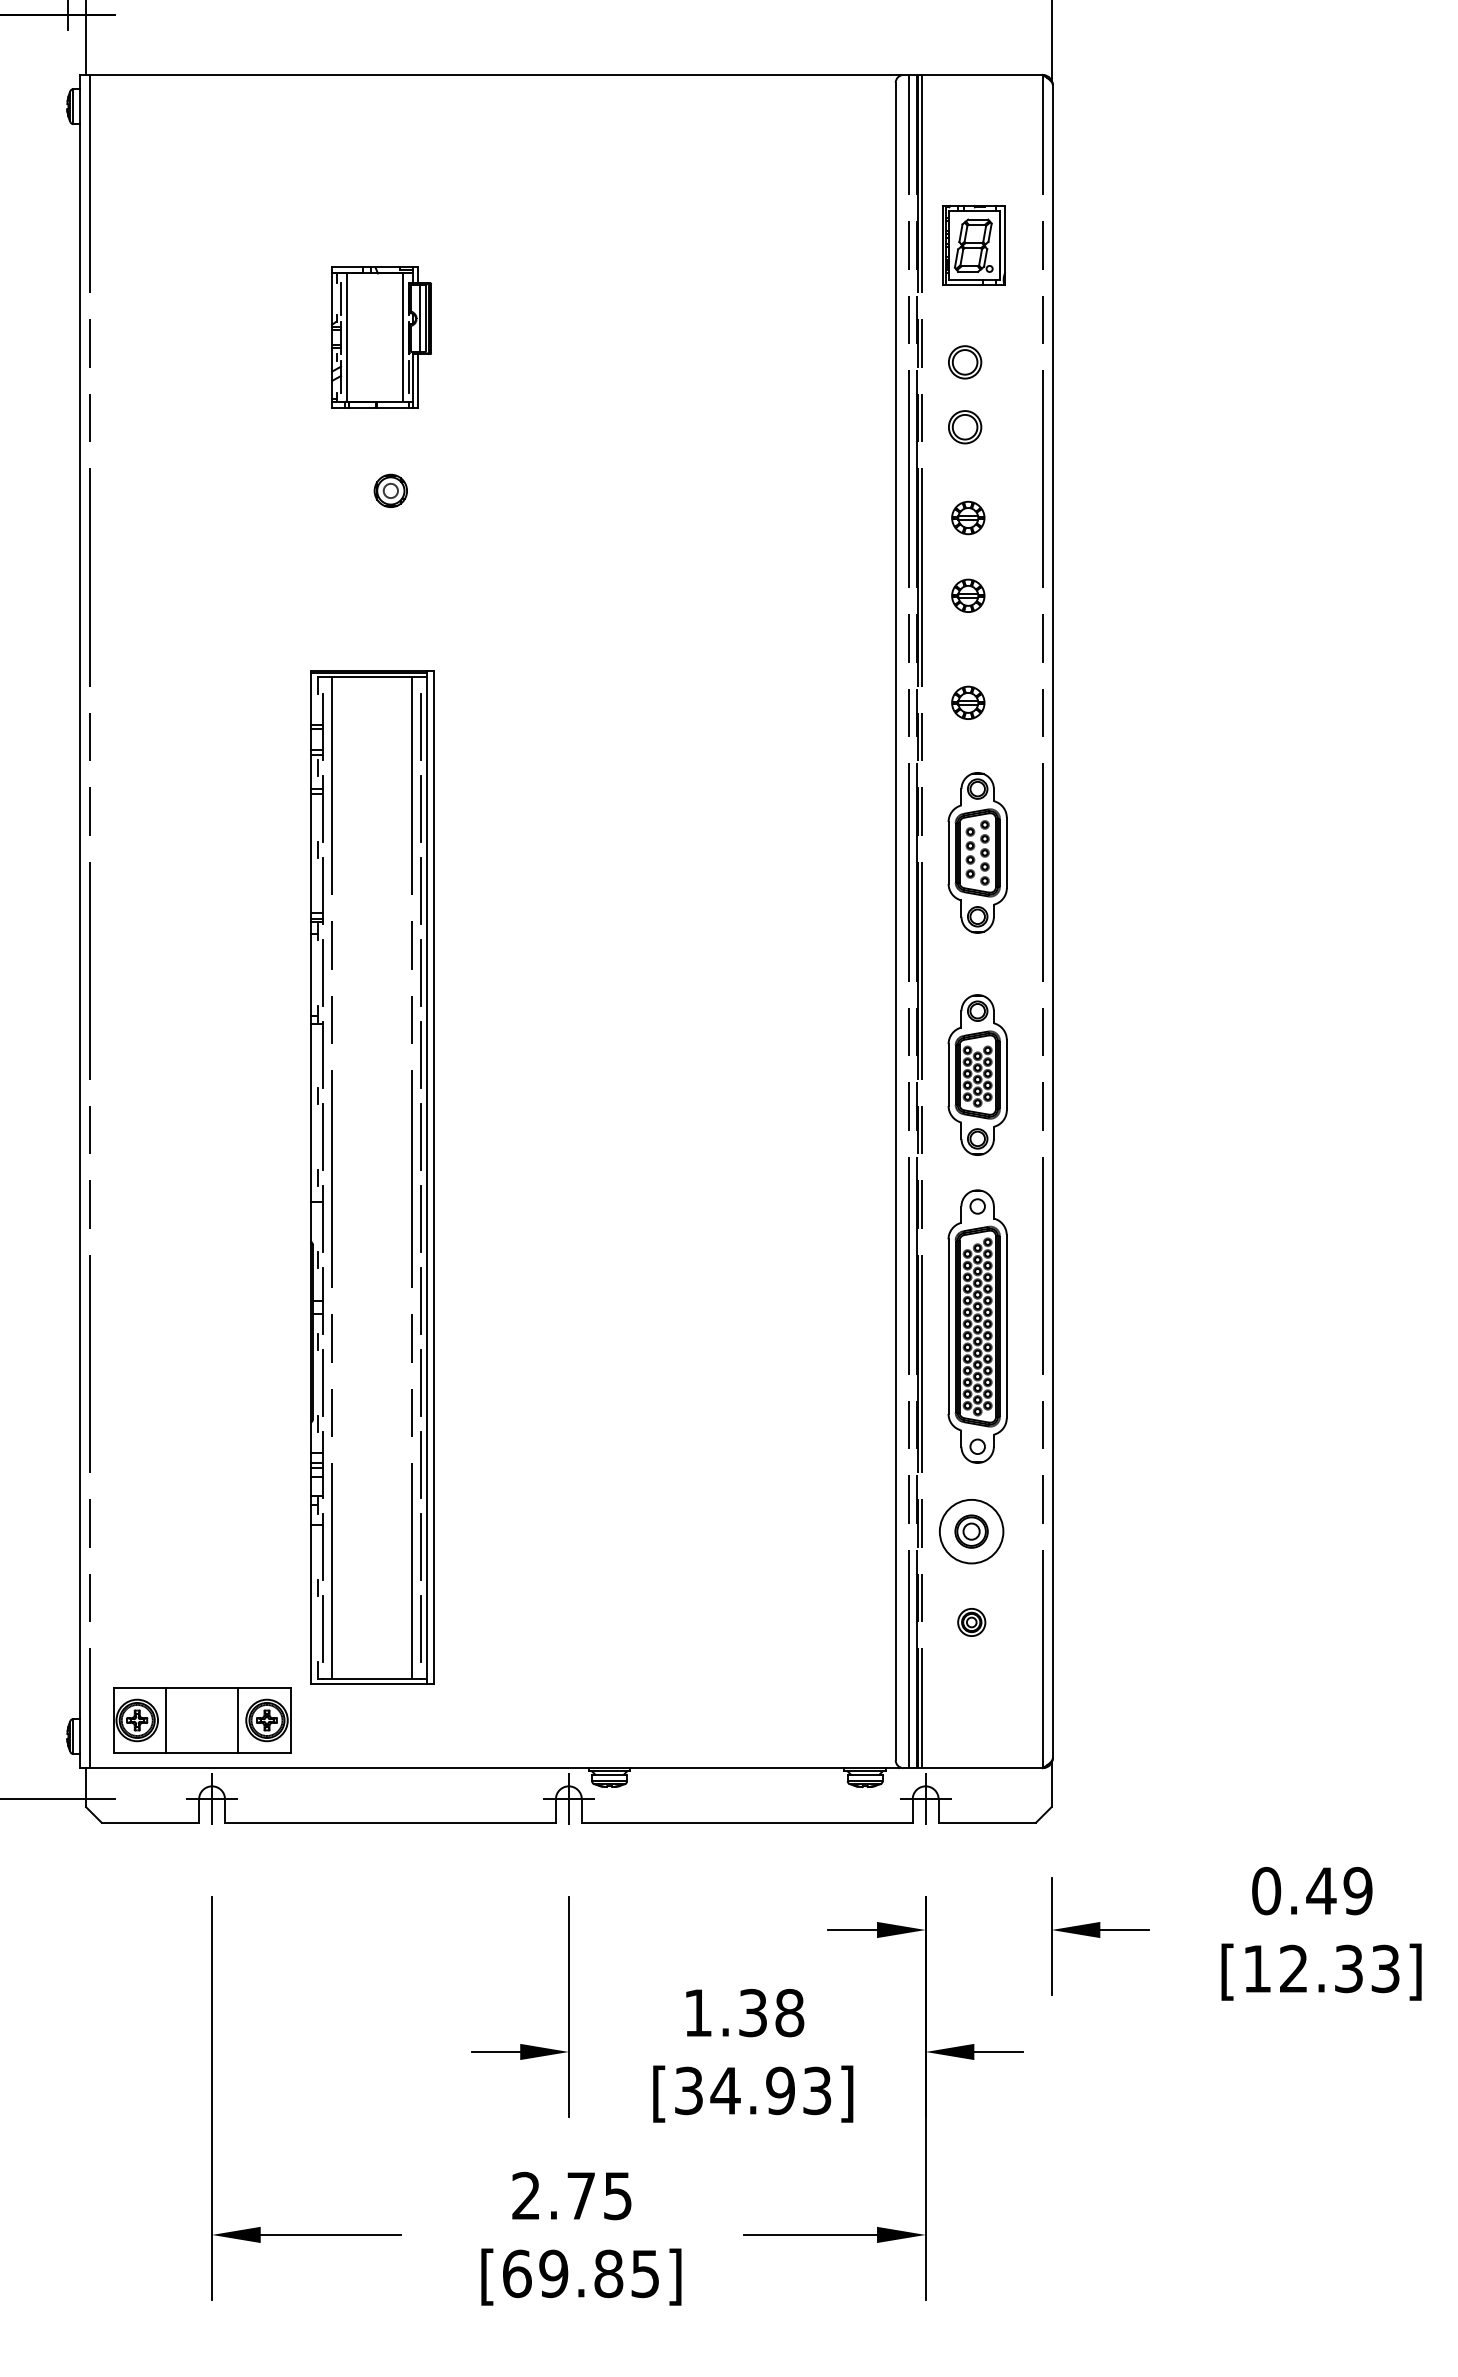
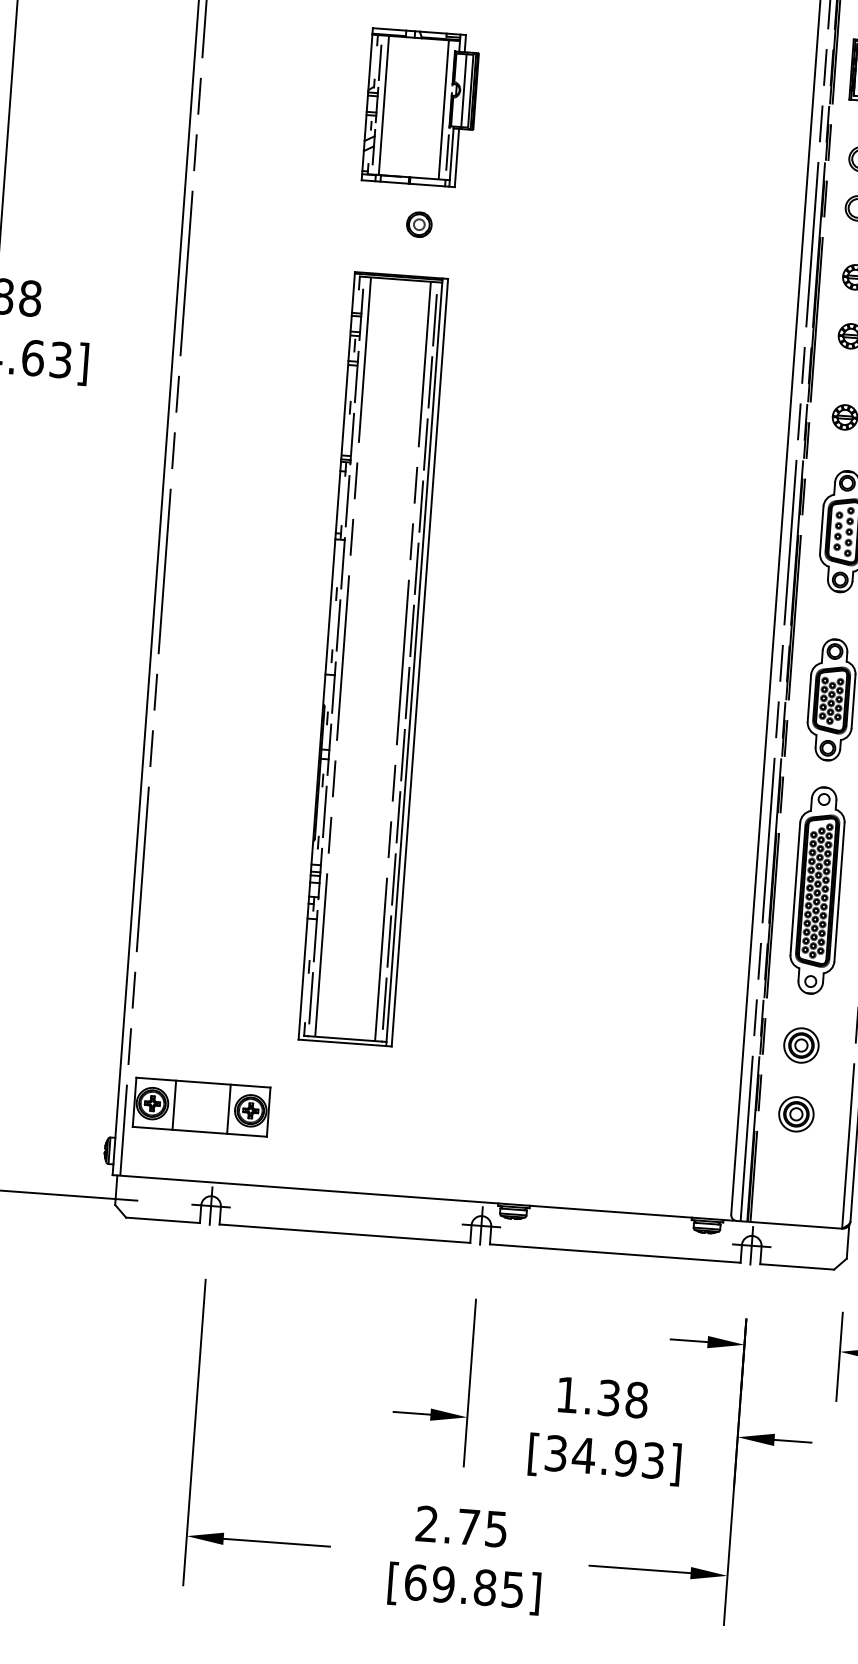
part: (381, 337) -> (420, 107), size x1.43
part: (372, 1177) -> (373, 659), moved
circle: (971, 1531) -> (801, 1045), size x0.71
part: (971, 1622) -> (796, 1114), size x1.67
part: (202, 1720) -> (201, 1107), moved

